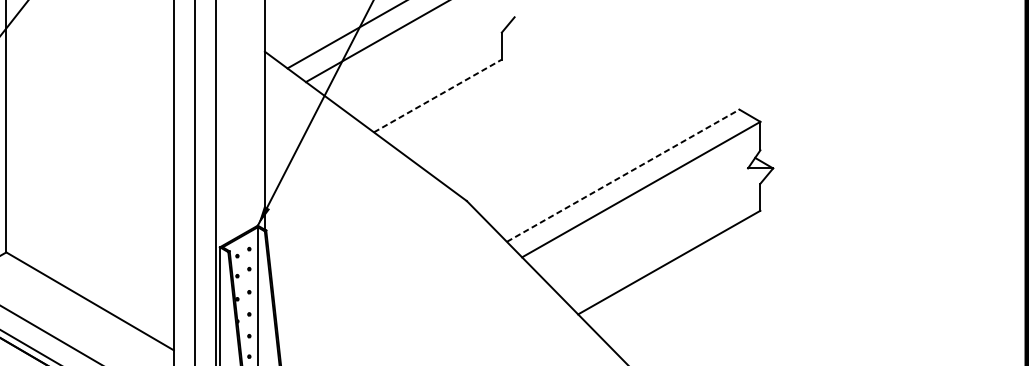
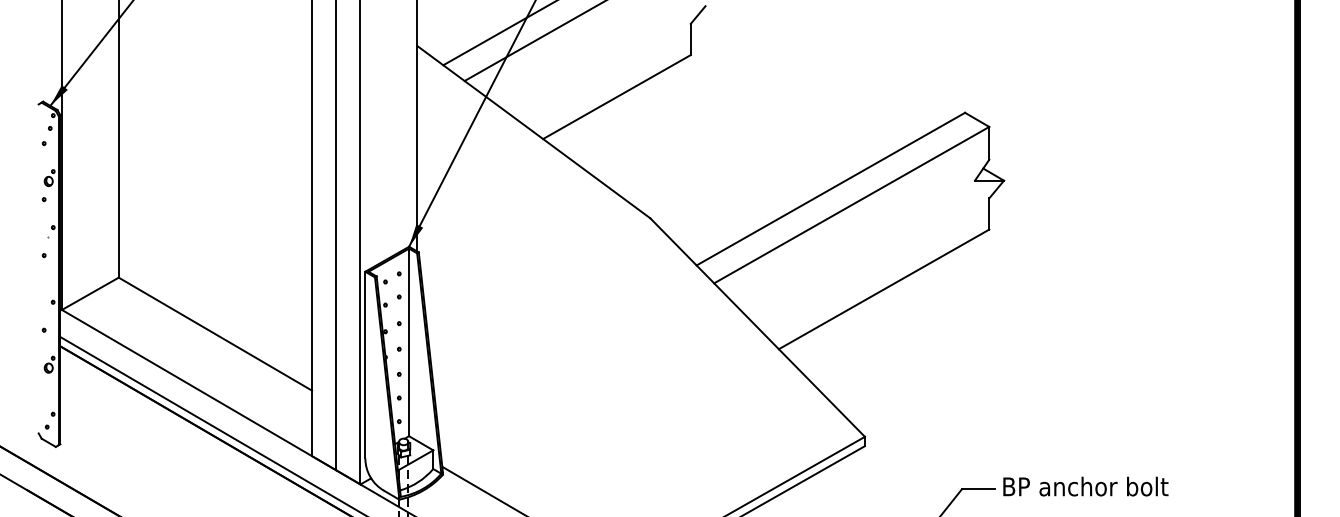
line: (437, 96) -> (616, 97), dashed -> solid
line: (623, 175) -> (831, 188), dashed -> solid

